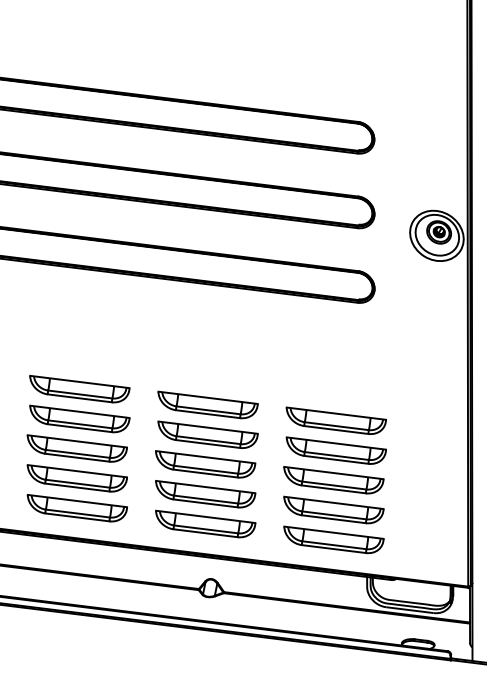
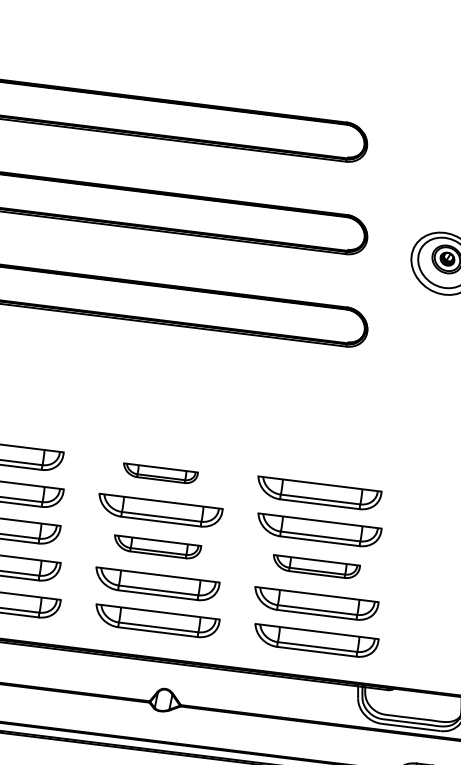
part: (207, 404) -> (160, 472), size x0.6
part: (205, 464) -> (157, 546), size x0.7
part: (333, 480) -> (316, 566), size x0.7

